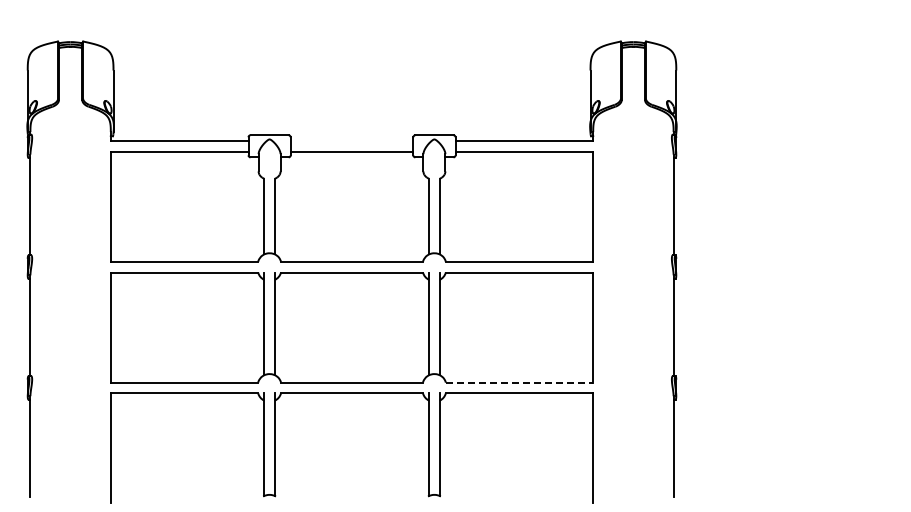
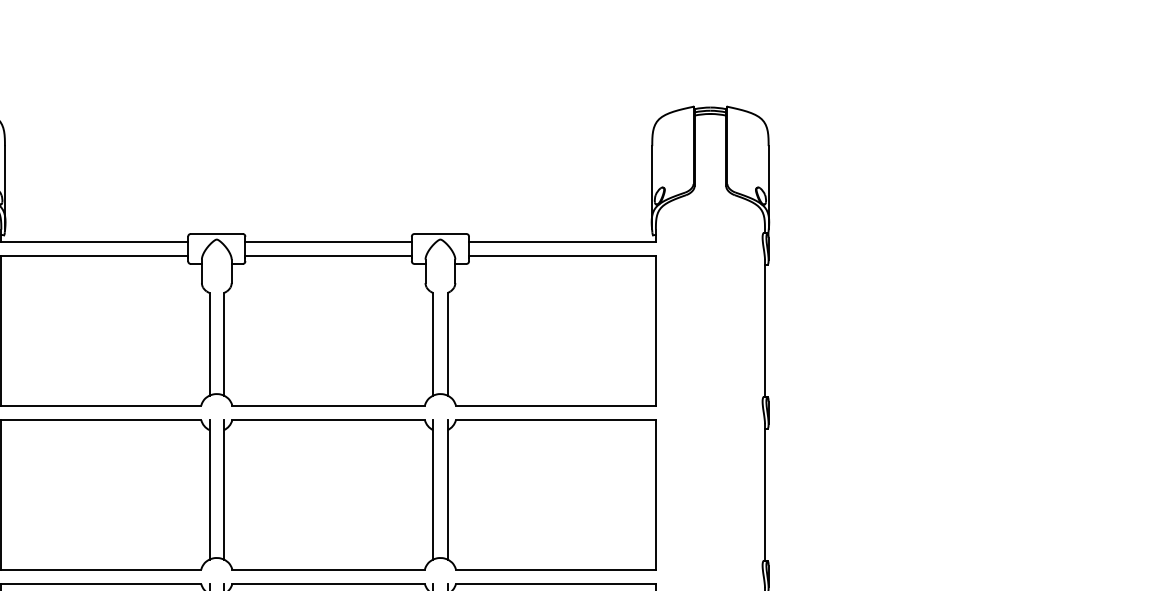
line: (351, 140) -> (327, 241), added
line: (519, 382) -> (555, 569), dashed -> solid

